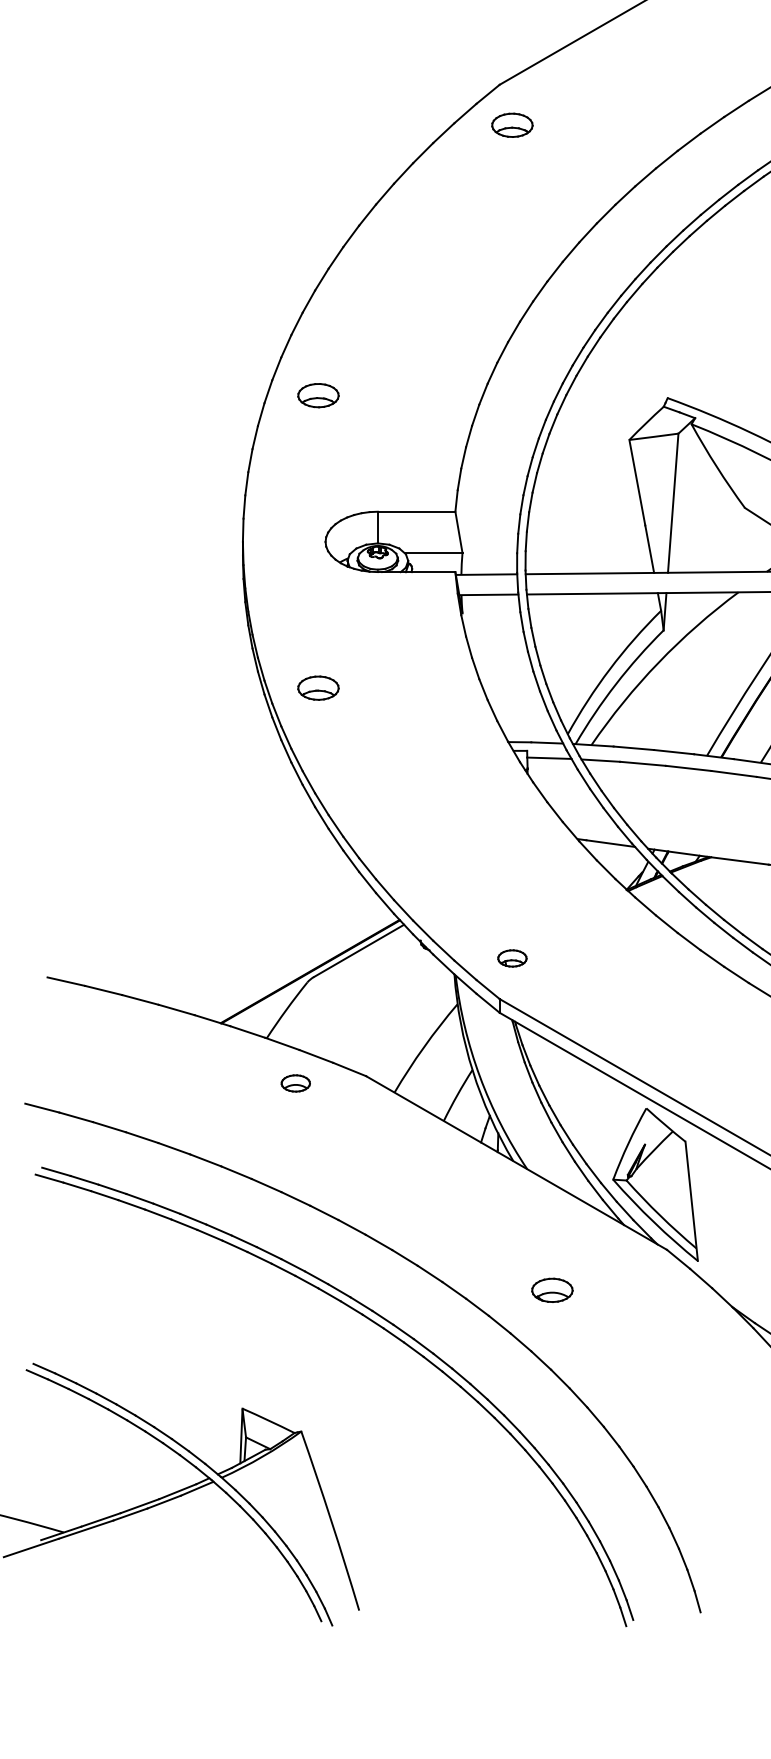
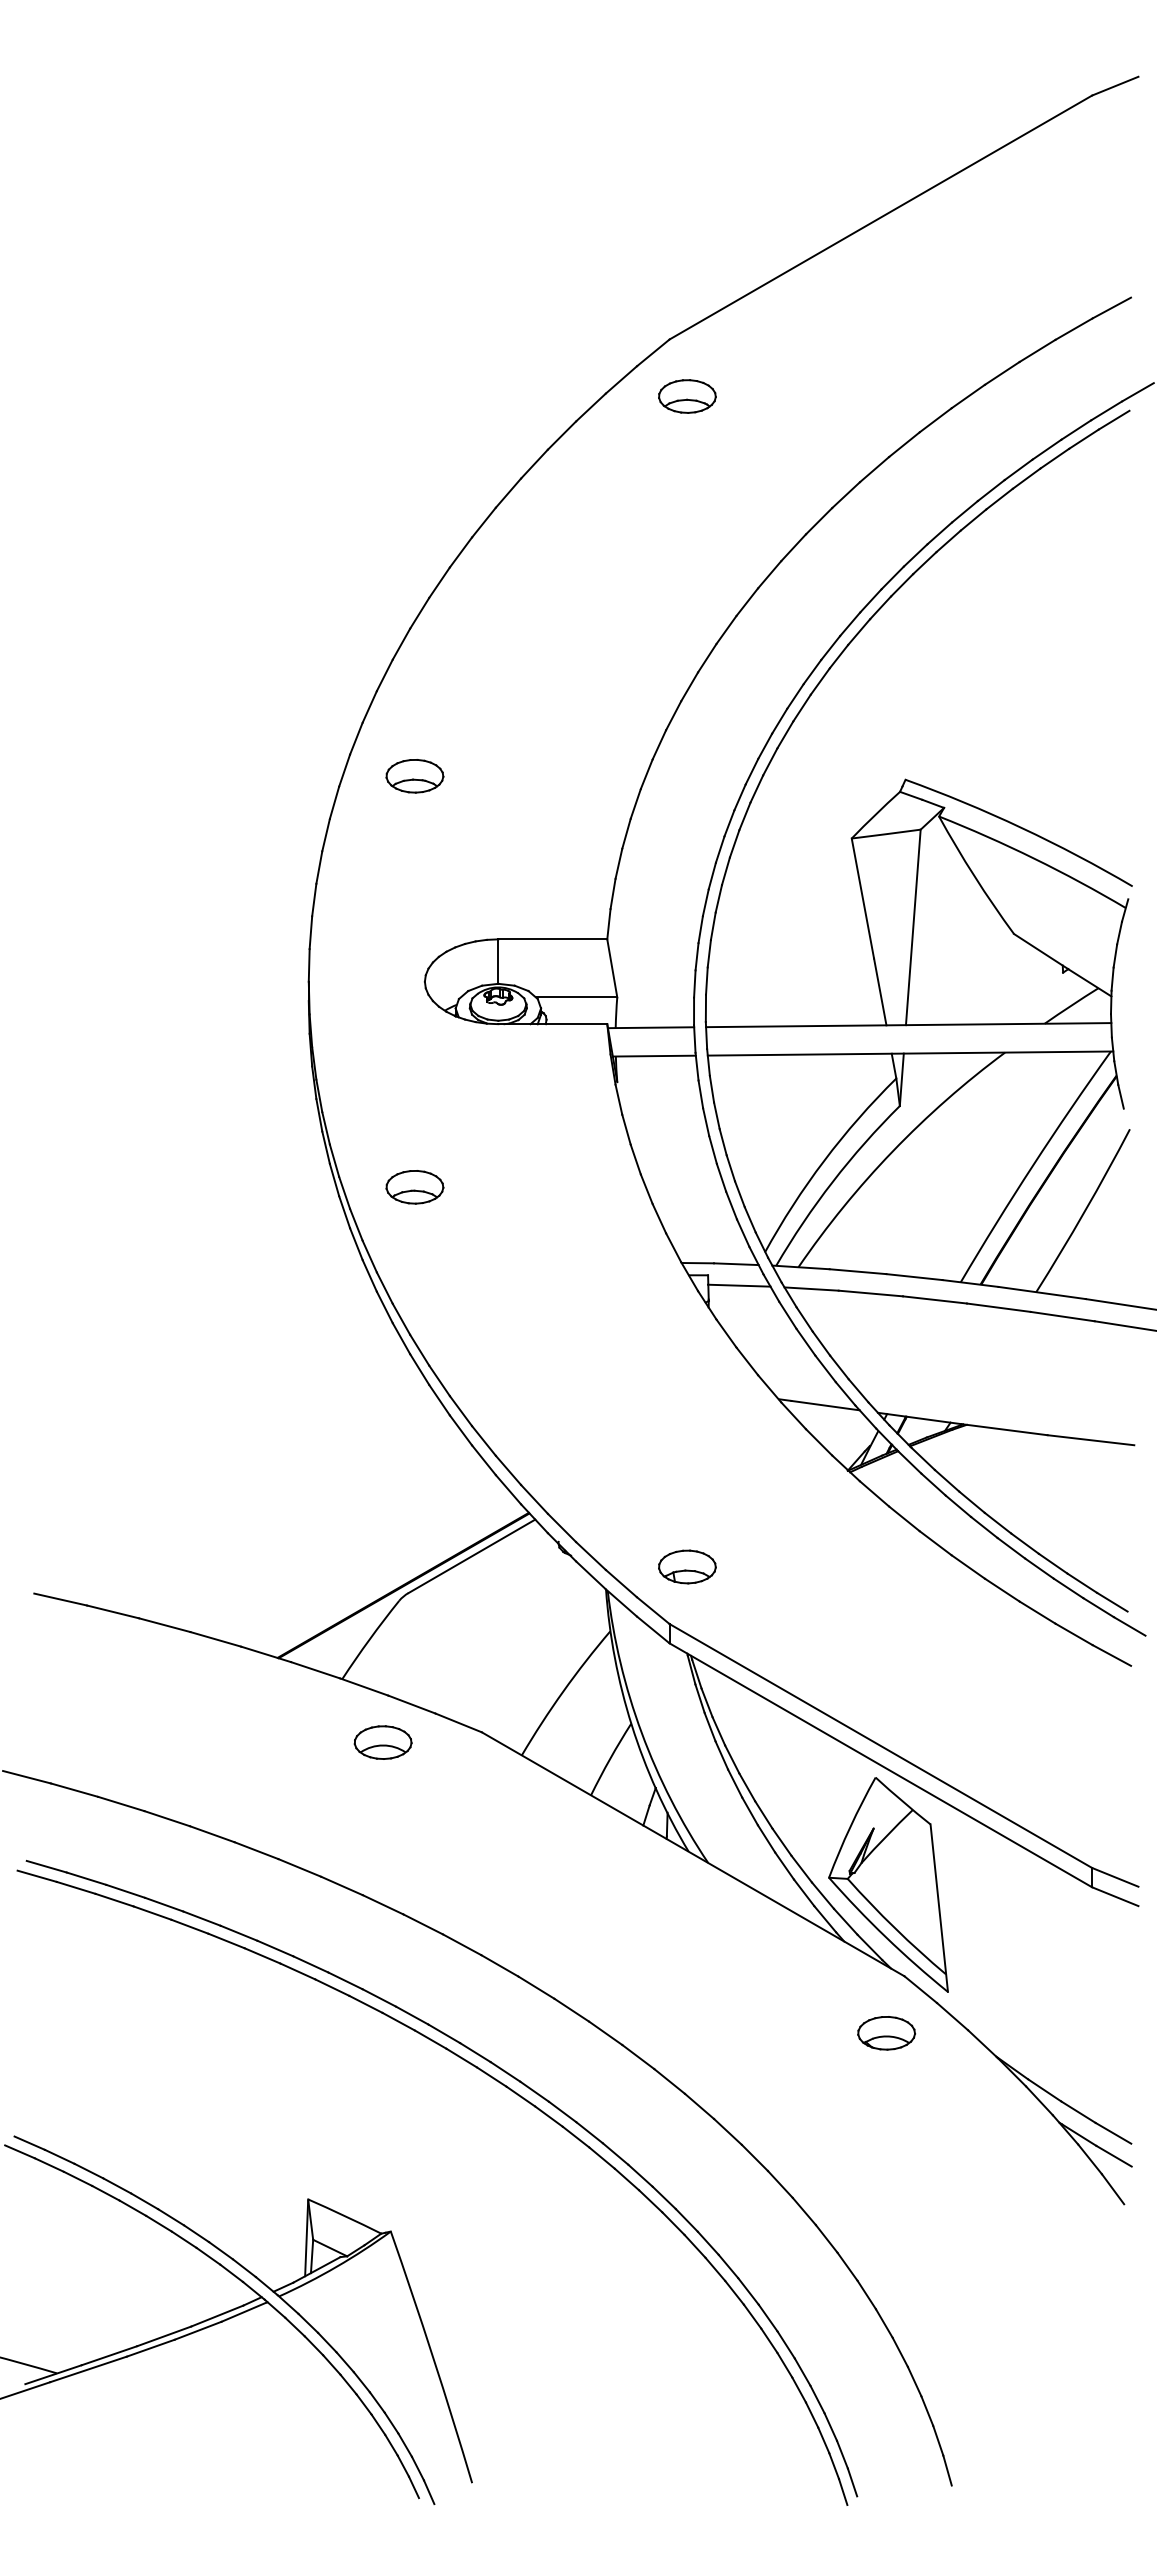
part: (512, 958) -> (687, 1566), size x1.43
part: (295, 1083) -> (382, 1742), size x1.43
part: (552, 1290) -> (886, 2033), moved

